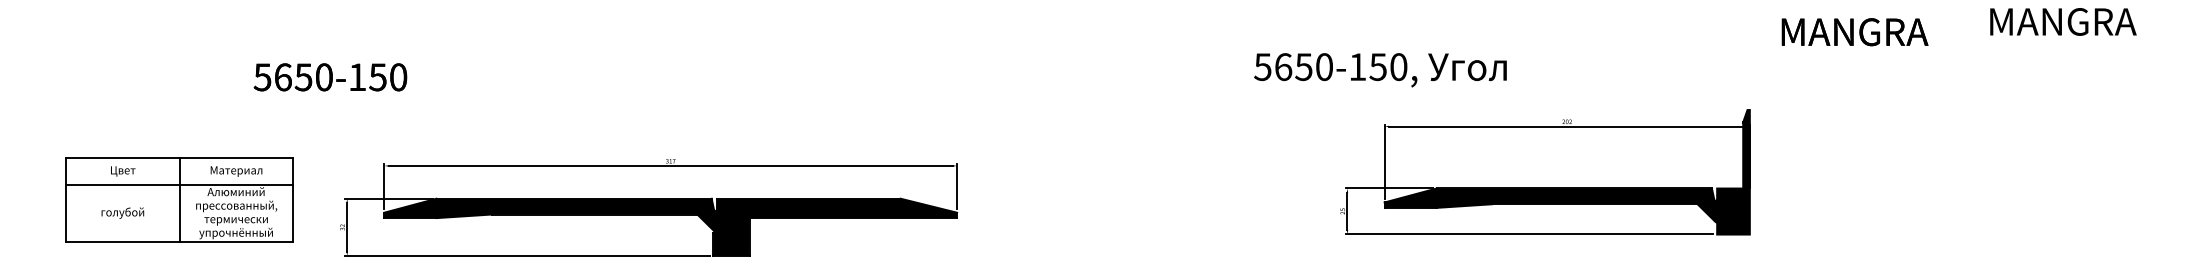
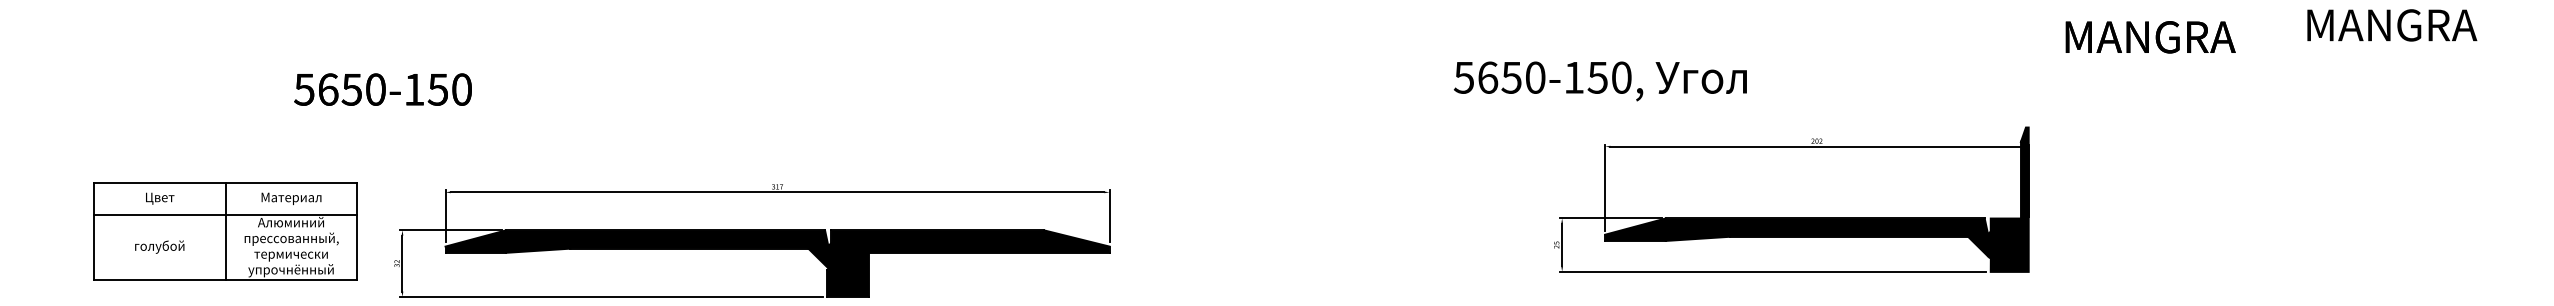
part: (179, 199) -> (225, 231), moved

